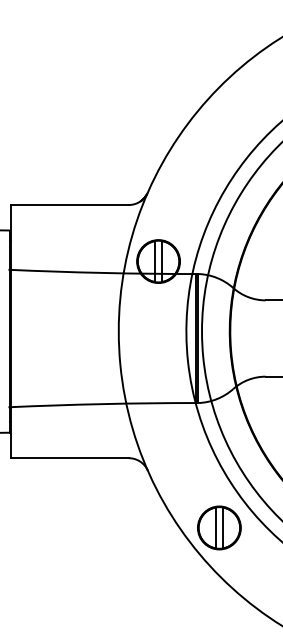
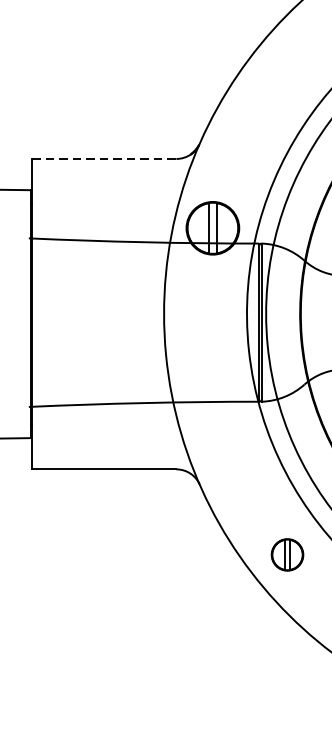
line: (70, 205) -> (104, 159), solid -> dashed
part: (219, 527) -> (287, 554), size x0.6

